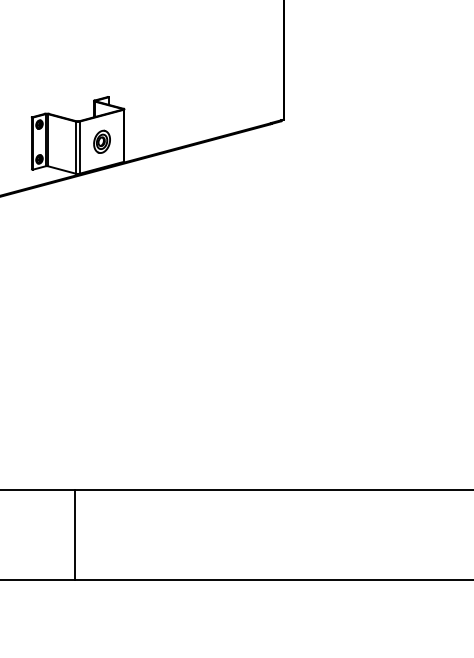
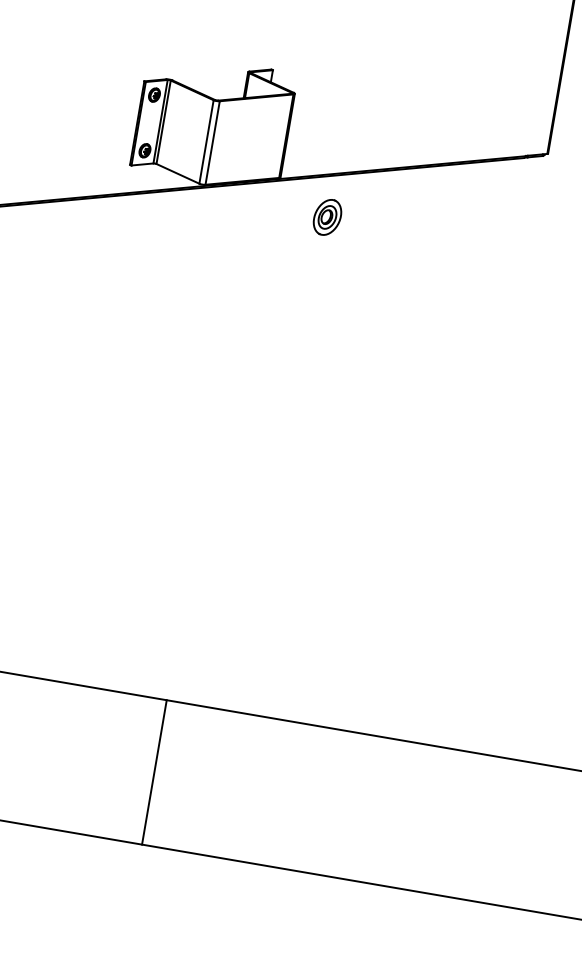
part: (101, 141) -> (326, 216), moved
line: (74, 535) -> (154, 772), moved

